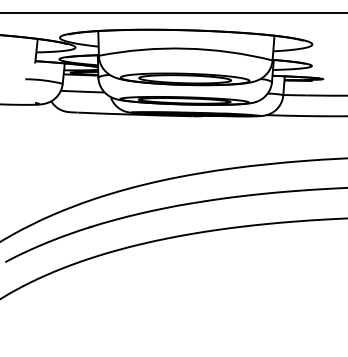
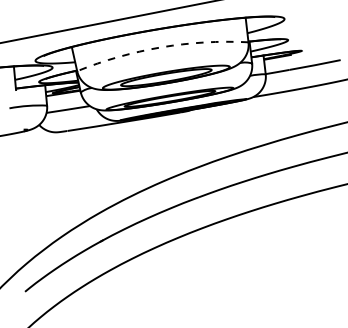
arc: (186, 48) -> (161, 47), solid -> dashed

